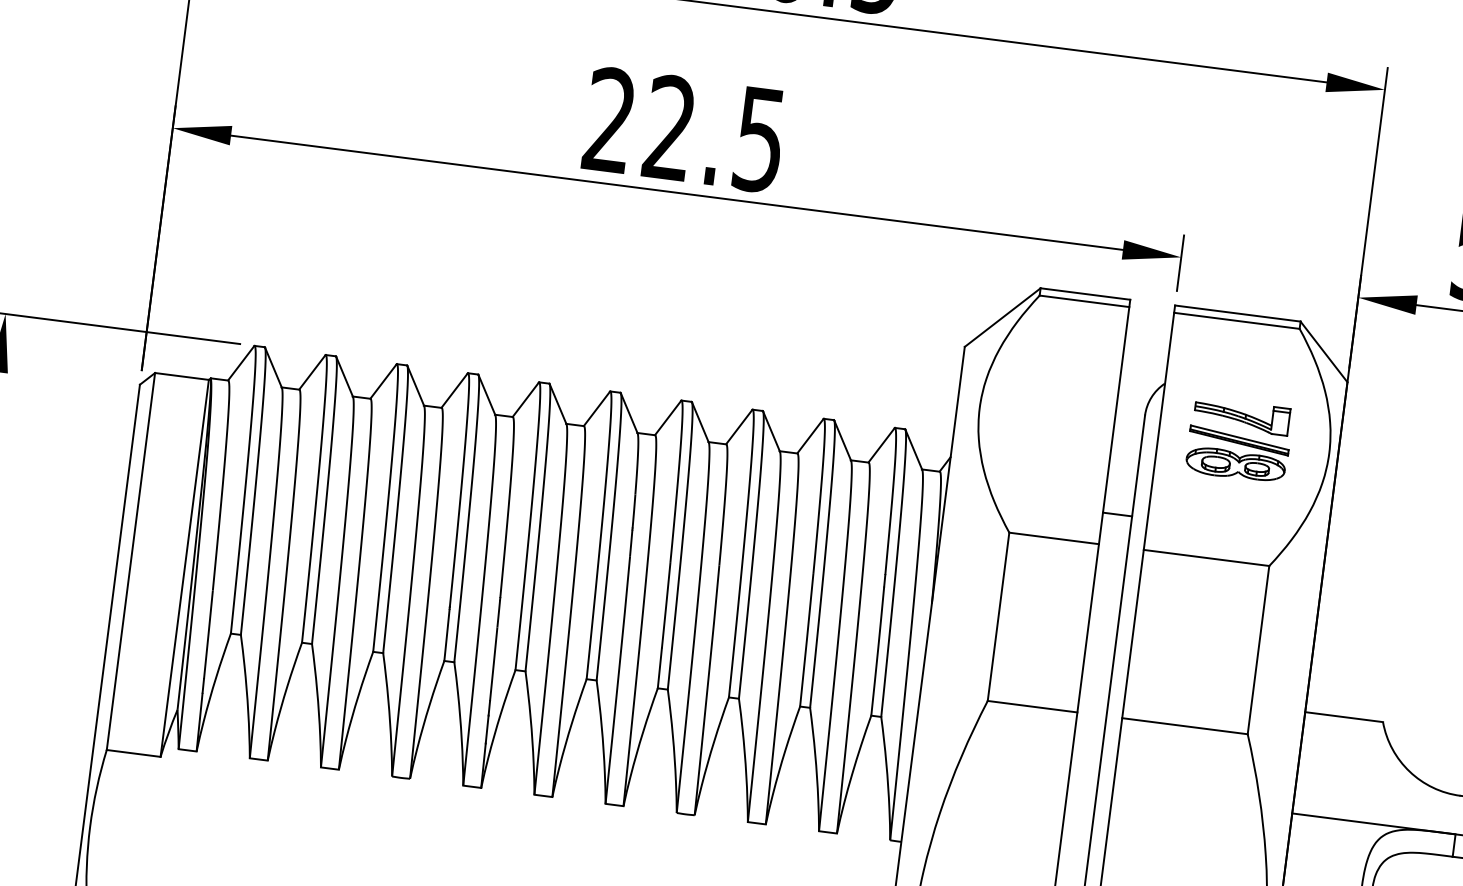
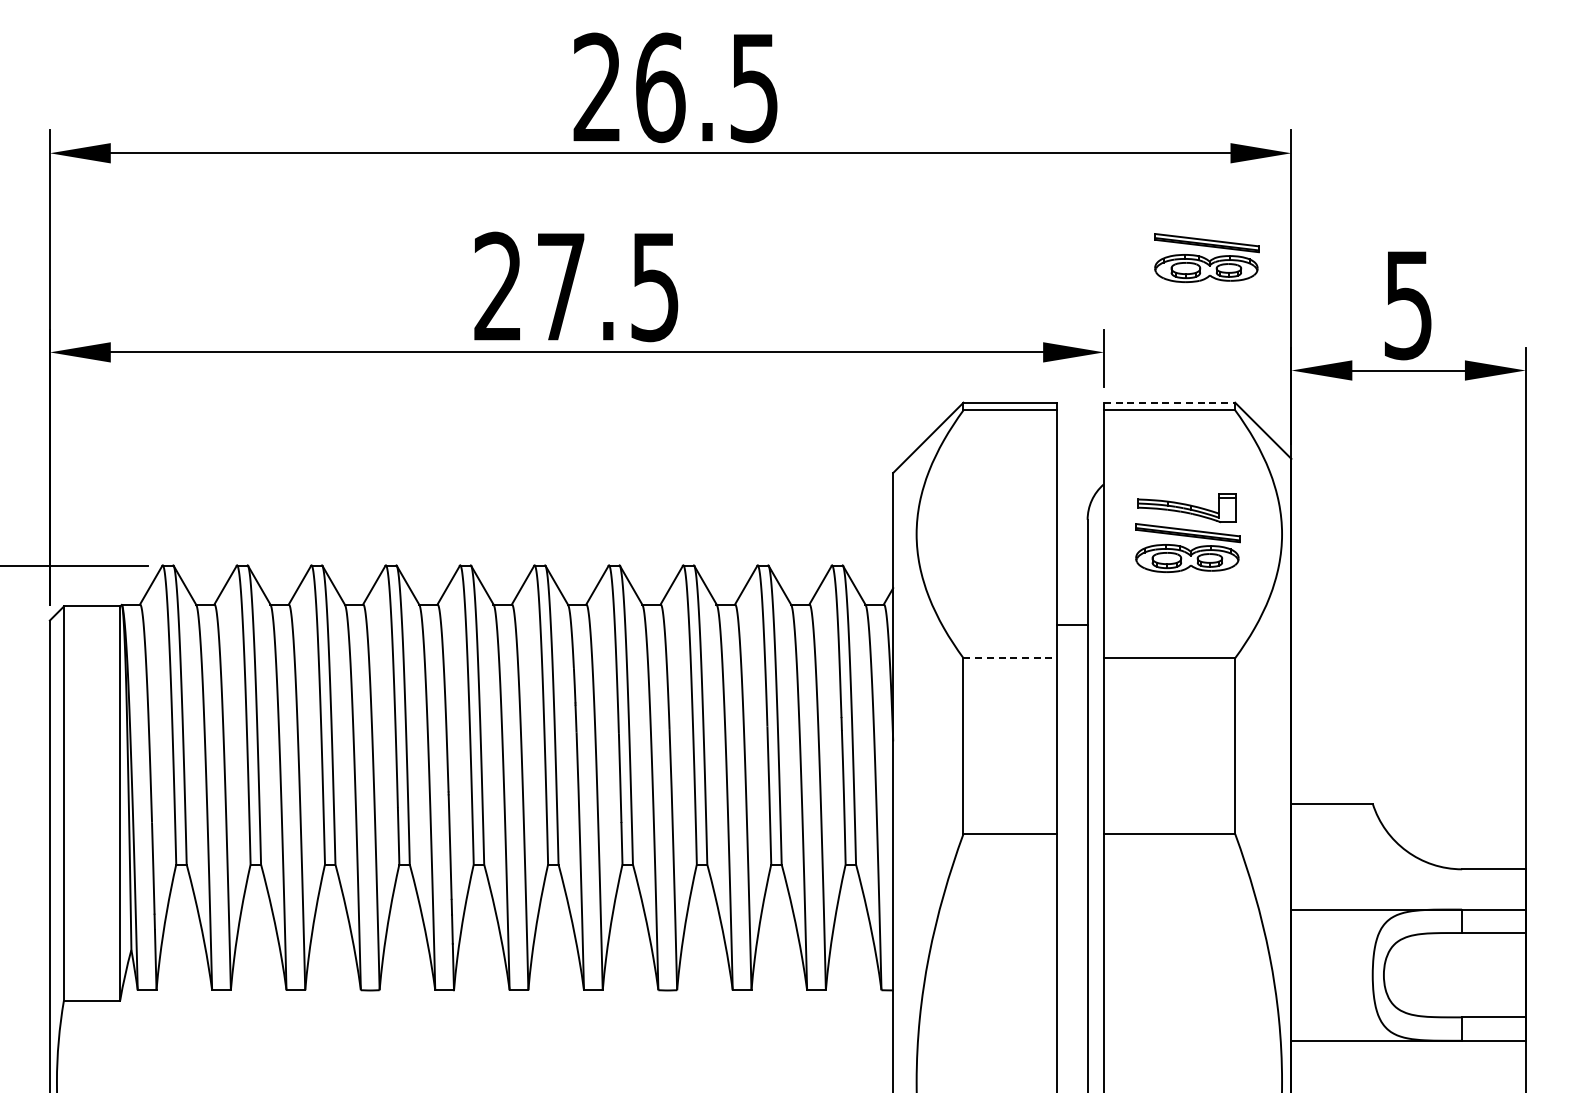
text: (669, 126) -> (560, 285), 22.5 -> 27.5
part: (1290, 179) -> (1206, 257), added
line: (1237, 313) -> (1169, 402), solid -> dashed
line: (1054, 538) -> (1010, 658), solid -> dashed

